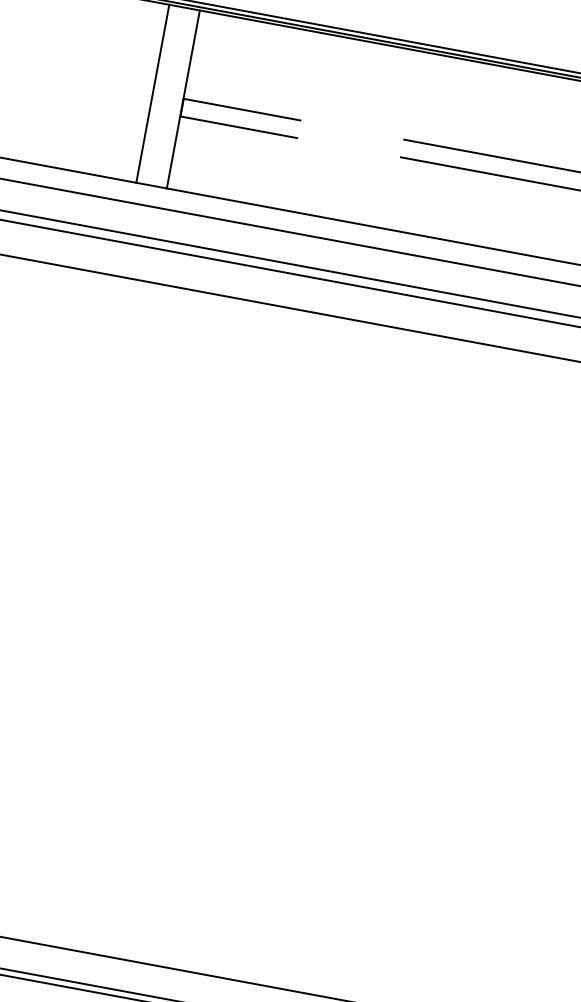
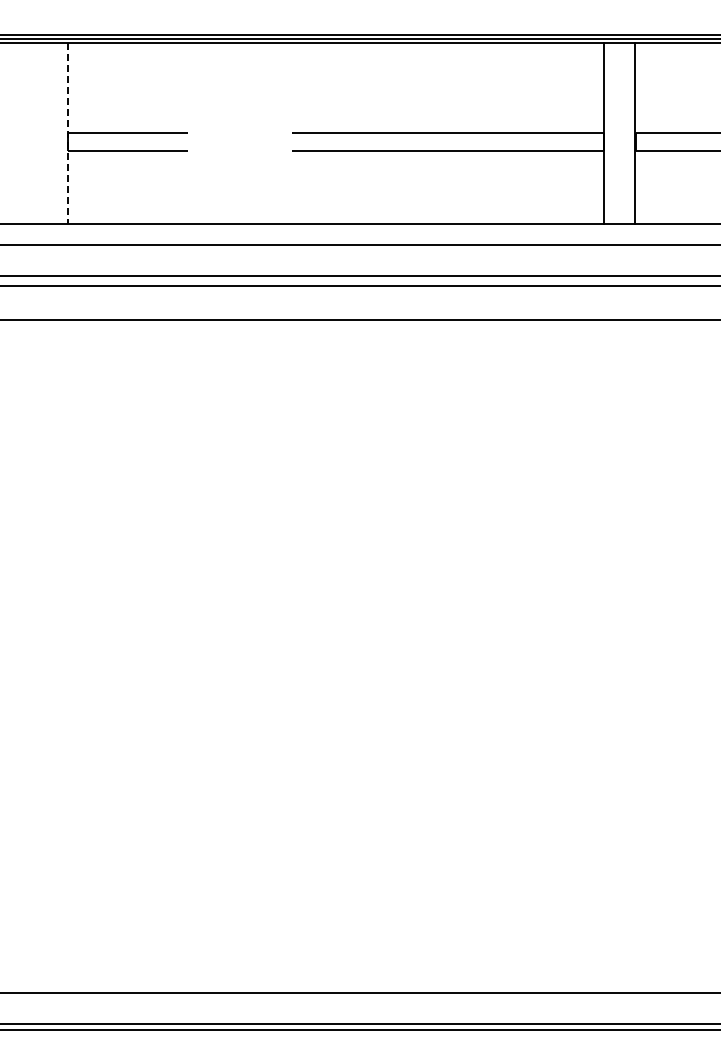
line: (152, 93) -> (36, 133), removed
line: (183, 99) -> (67, 133), solid -> dashed

